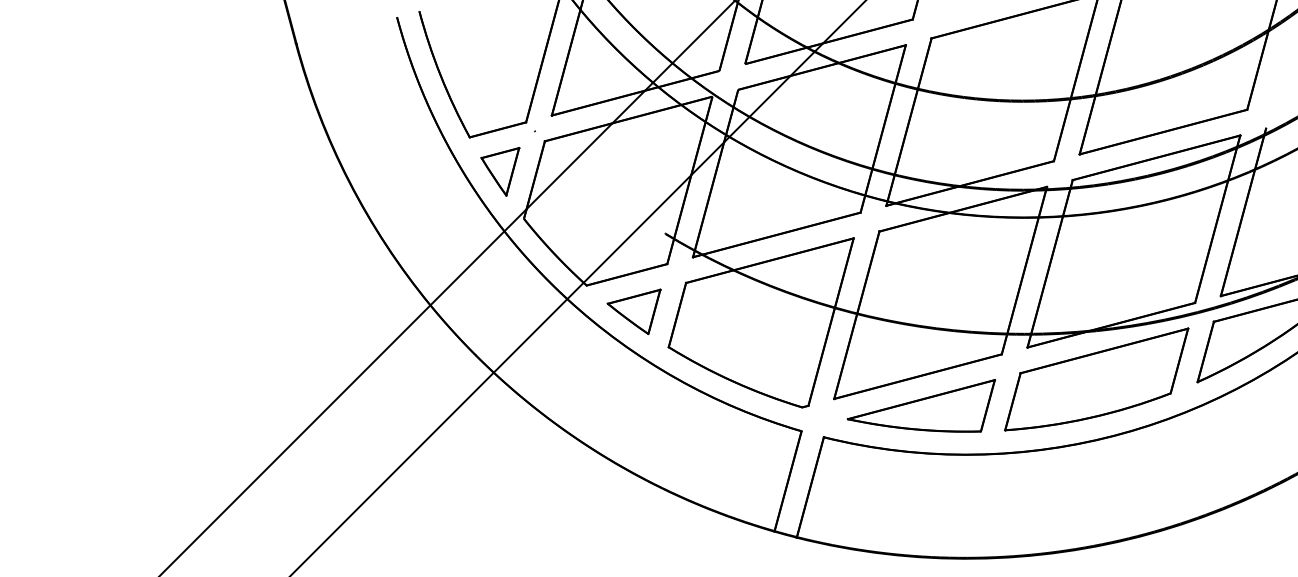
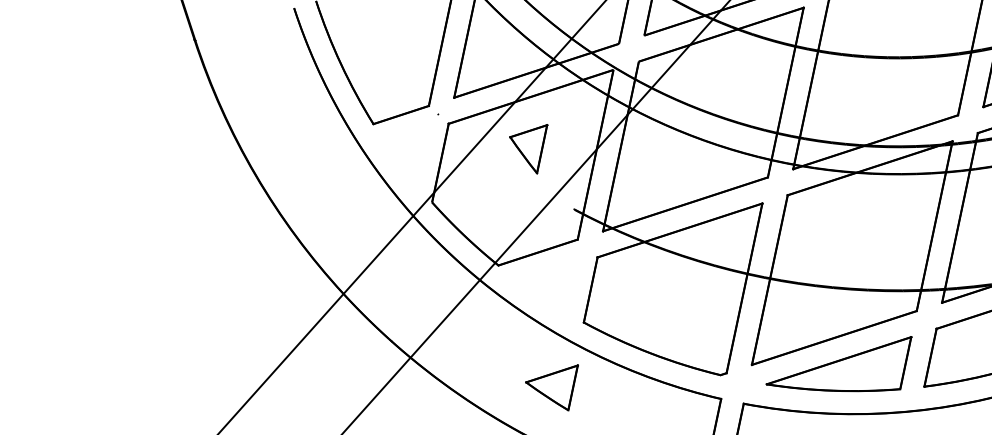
part: (500, 171) -> (529, 149), moved
part: (633, 311) -> (552, 388), moved

